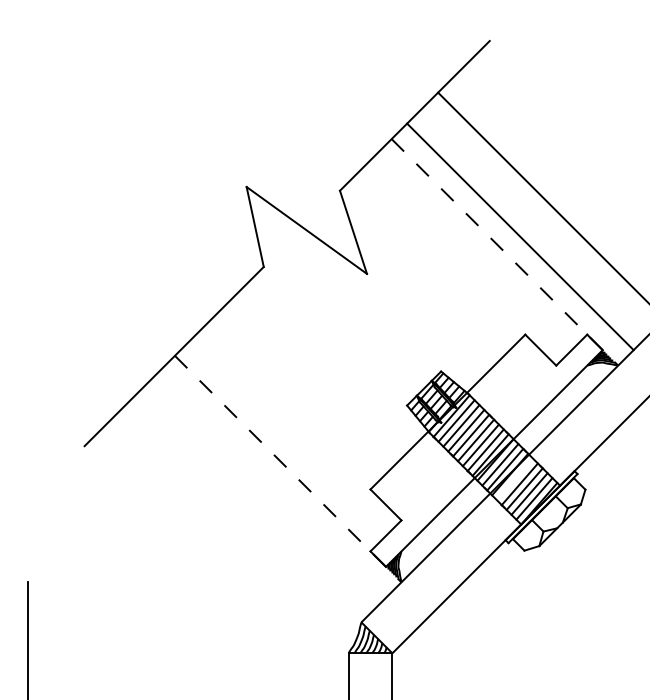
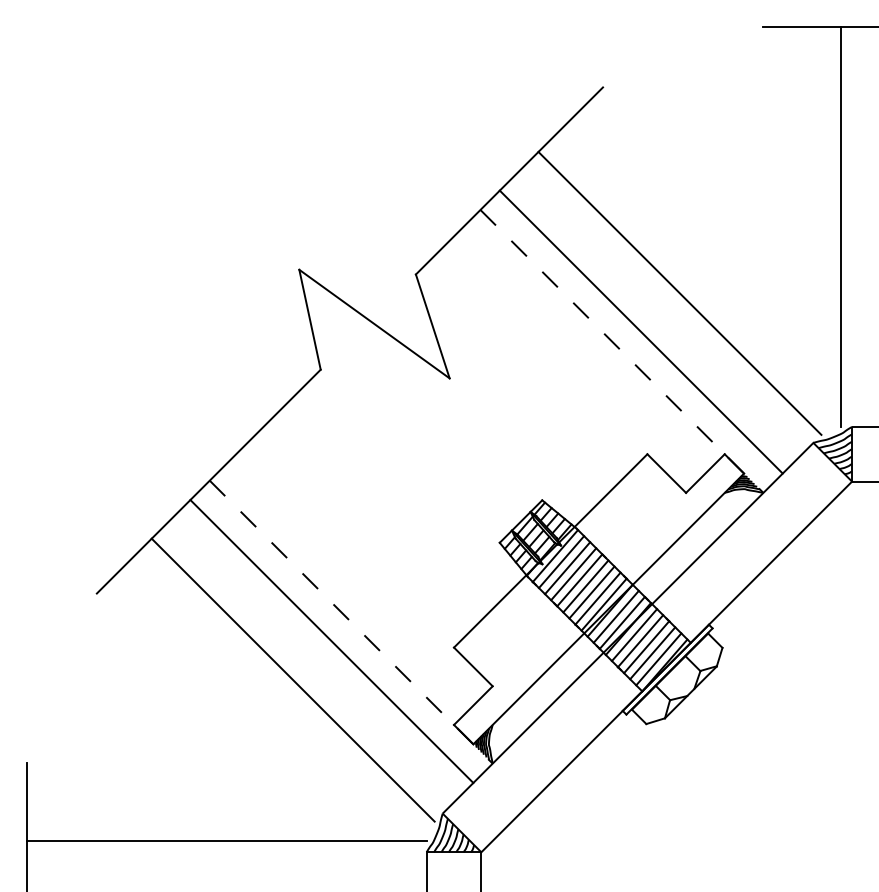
line: (514, 479) -> (634, 635), added
line: (272, 484) -> (331, 641), added
line: (241, 515) -> (292, 679), added
line: (188, 643) -> (226, 840), added

